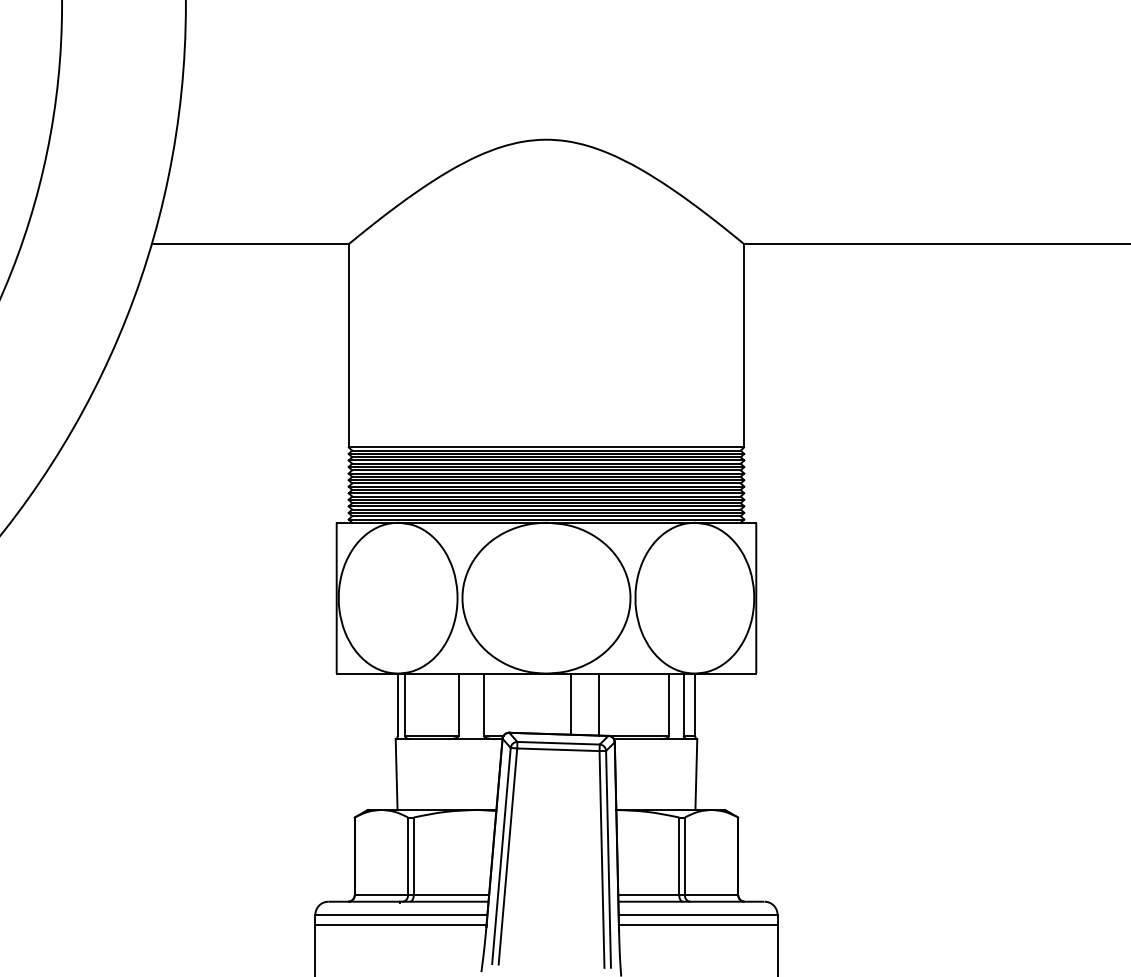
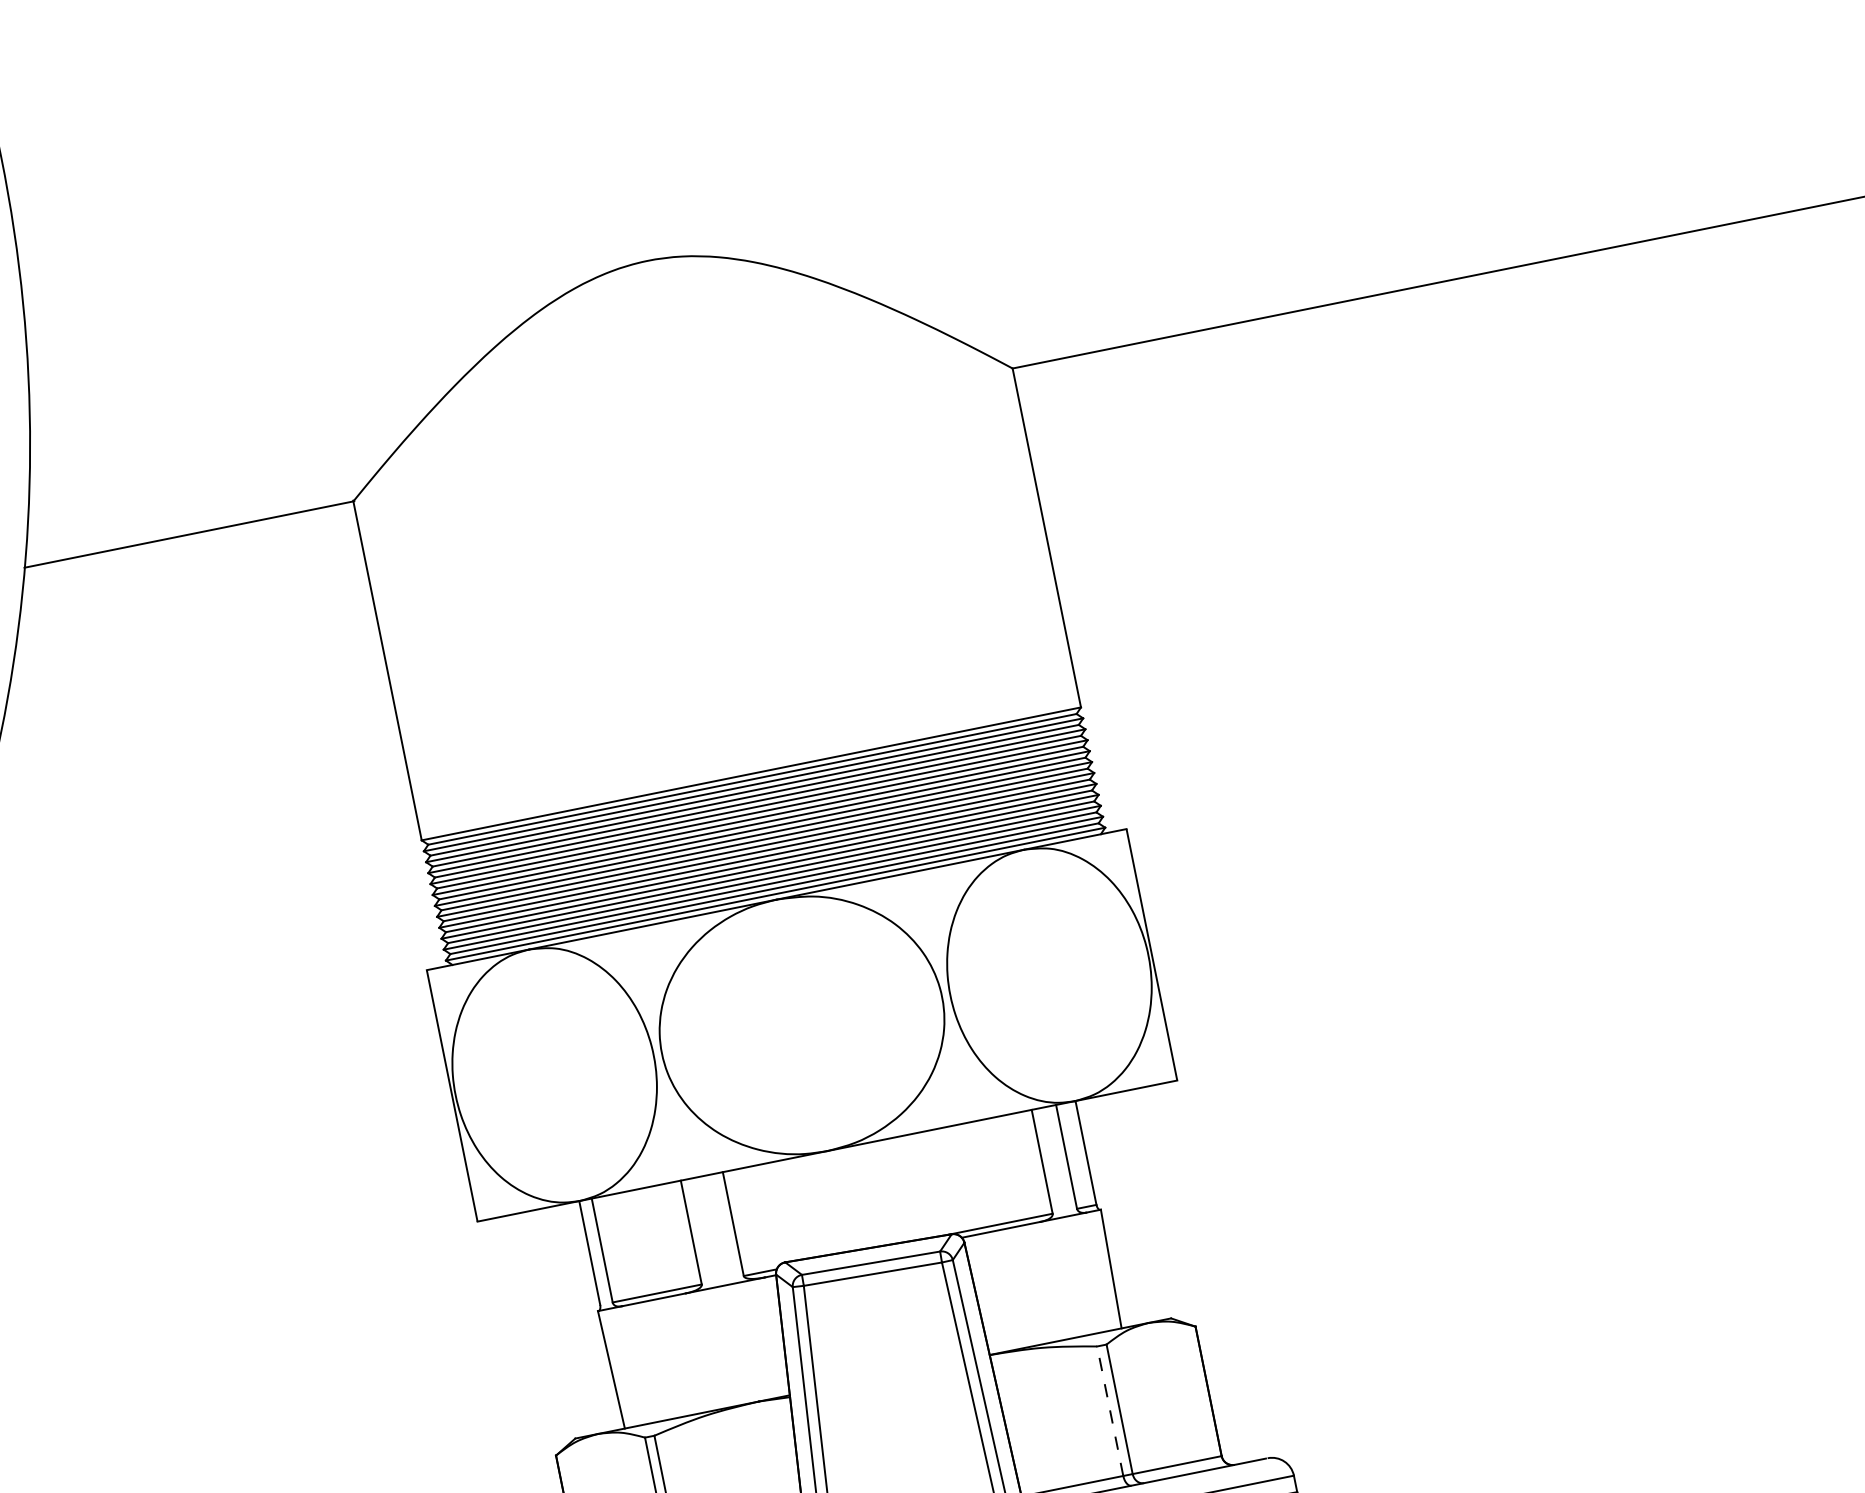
line: (570, 703) -> (877, 1192), removed
line: (599, 704) -> (926, 1184), removed
line: (679, 856) -> (1110, 1411), solid -> dashed

